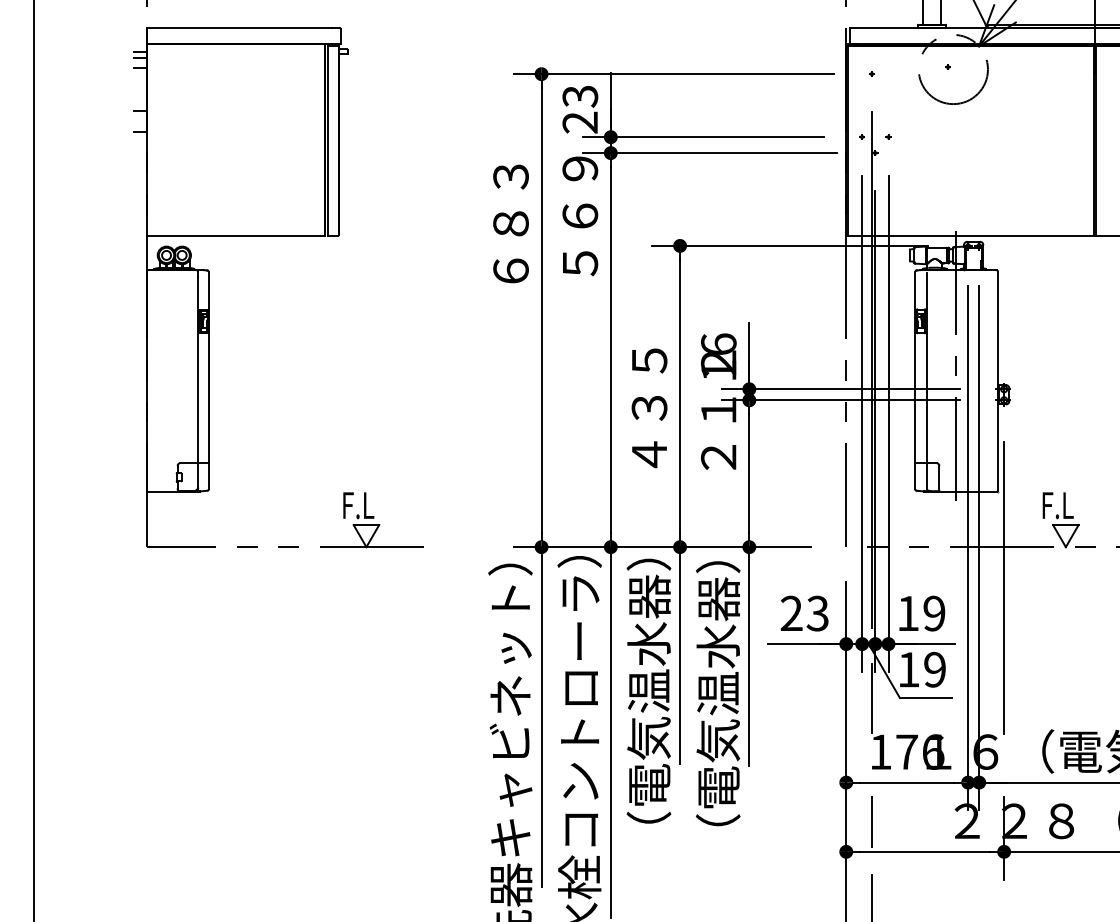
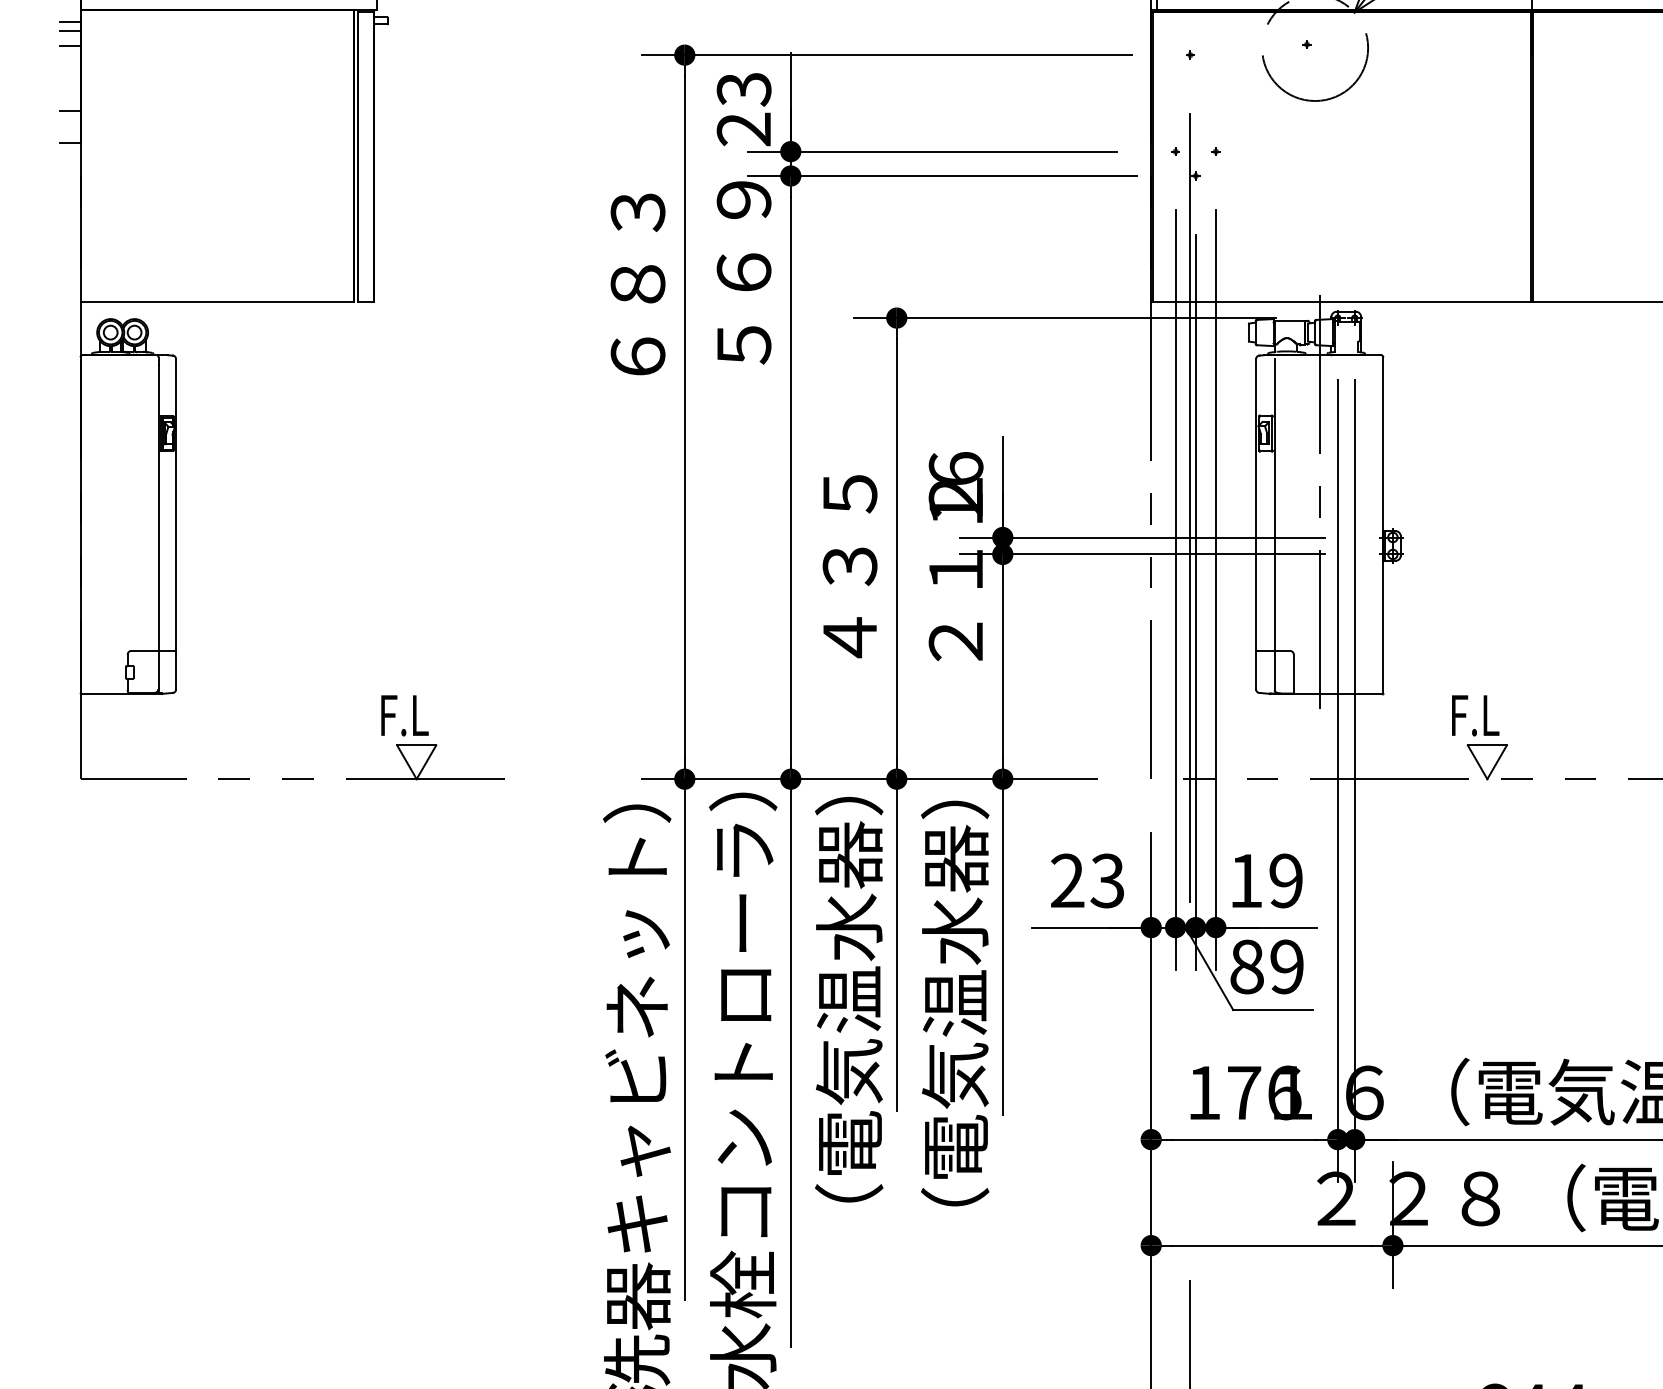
line: (1004, 587) -> (1393, 840), removed
text: (908, 669) -> (1246, 966), 19 -> 89
line: (871, 698) -> (1189, 1010), removed
line: (871, 822) -> (1189, 1200), removed

